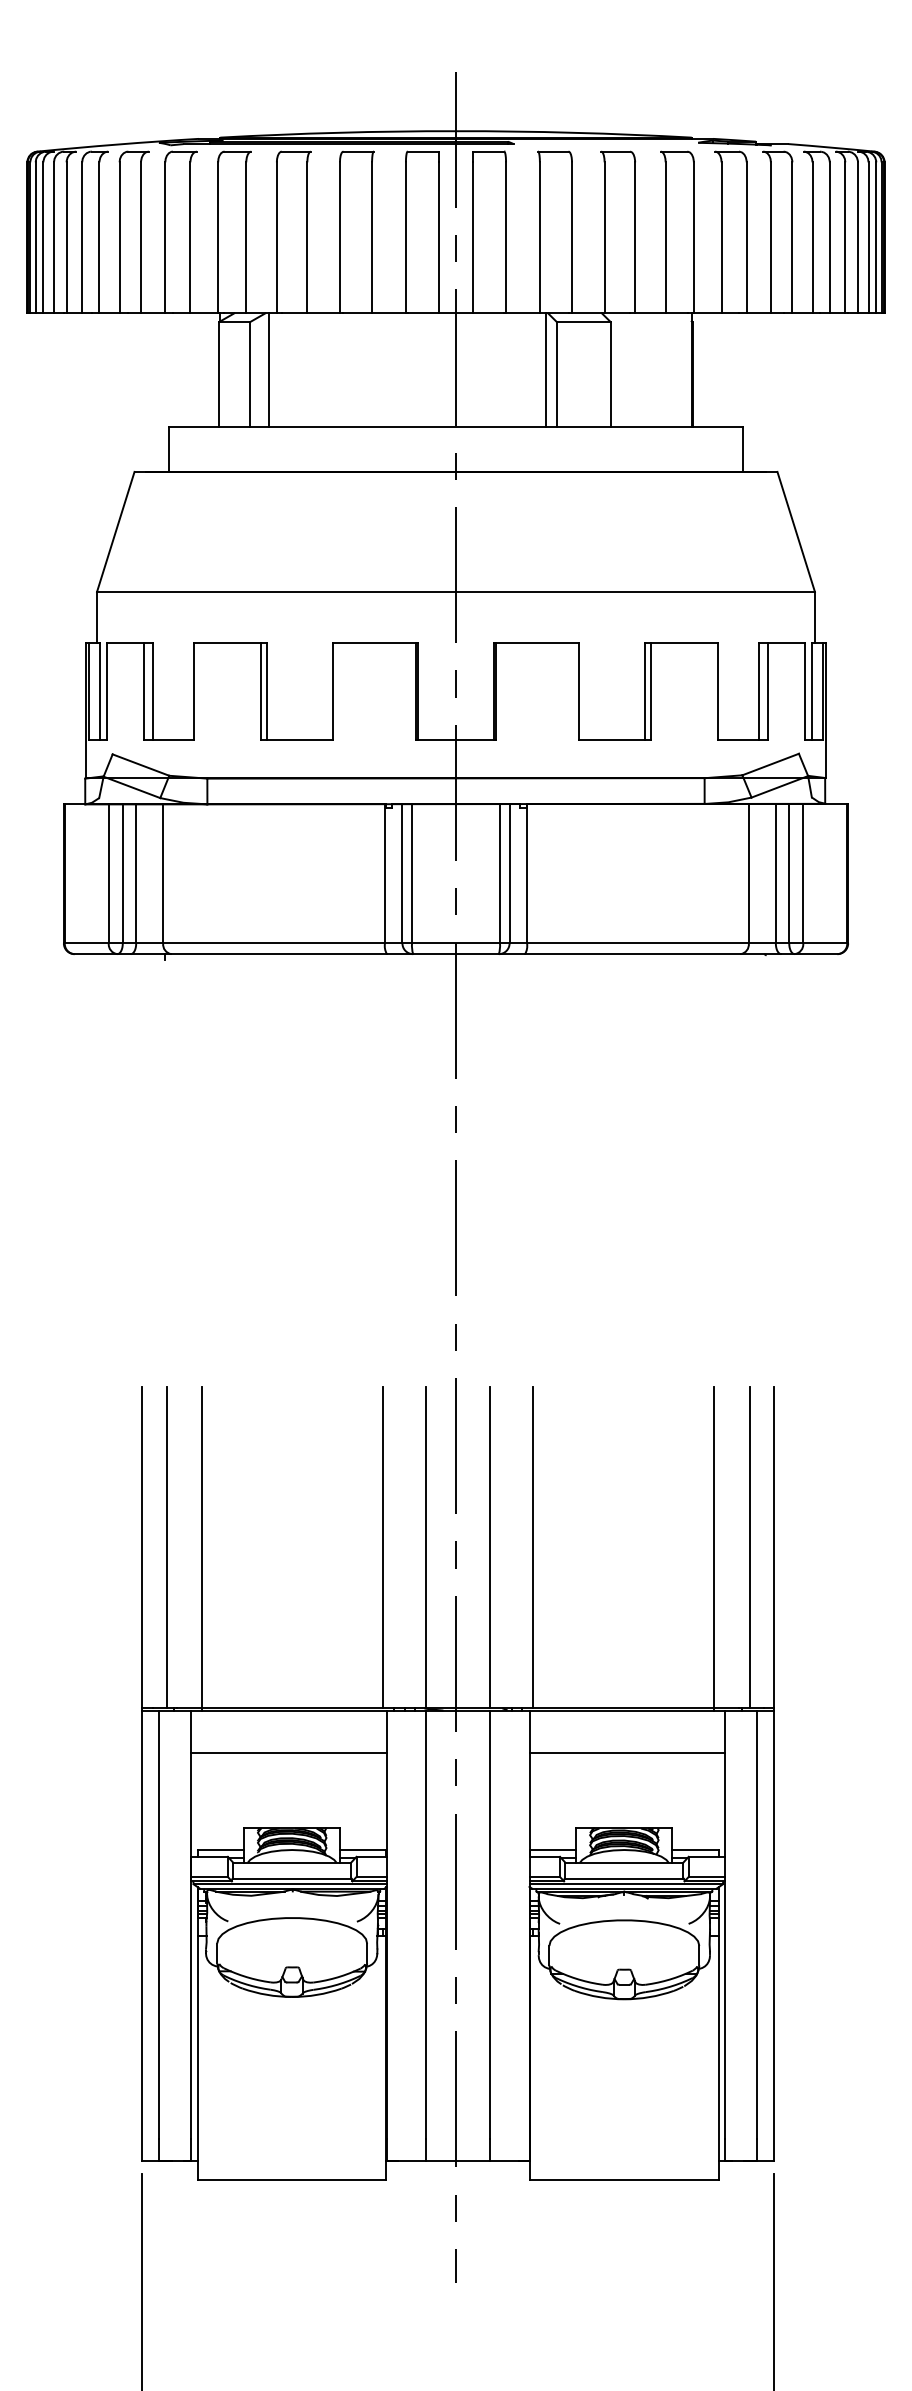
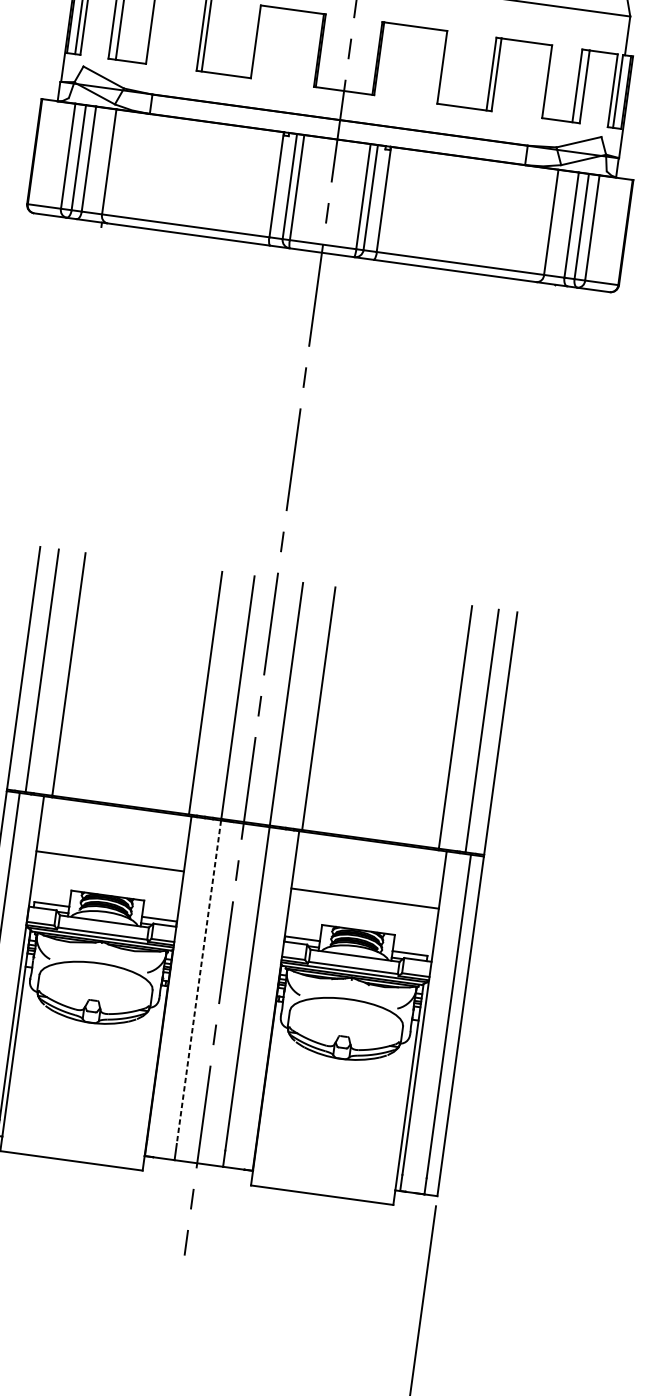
line: (288, 1753) -> (109, 861), moved
line: (626, 1753) -> (364, 898), moved
line: (425, 1925) -> (198, 982), solid -> dashed

